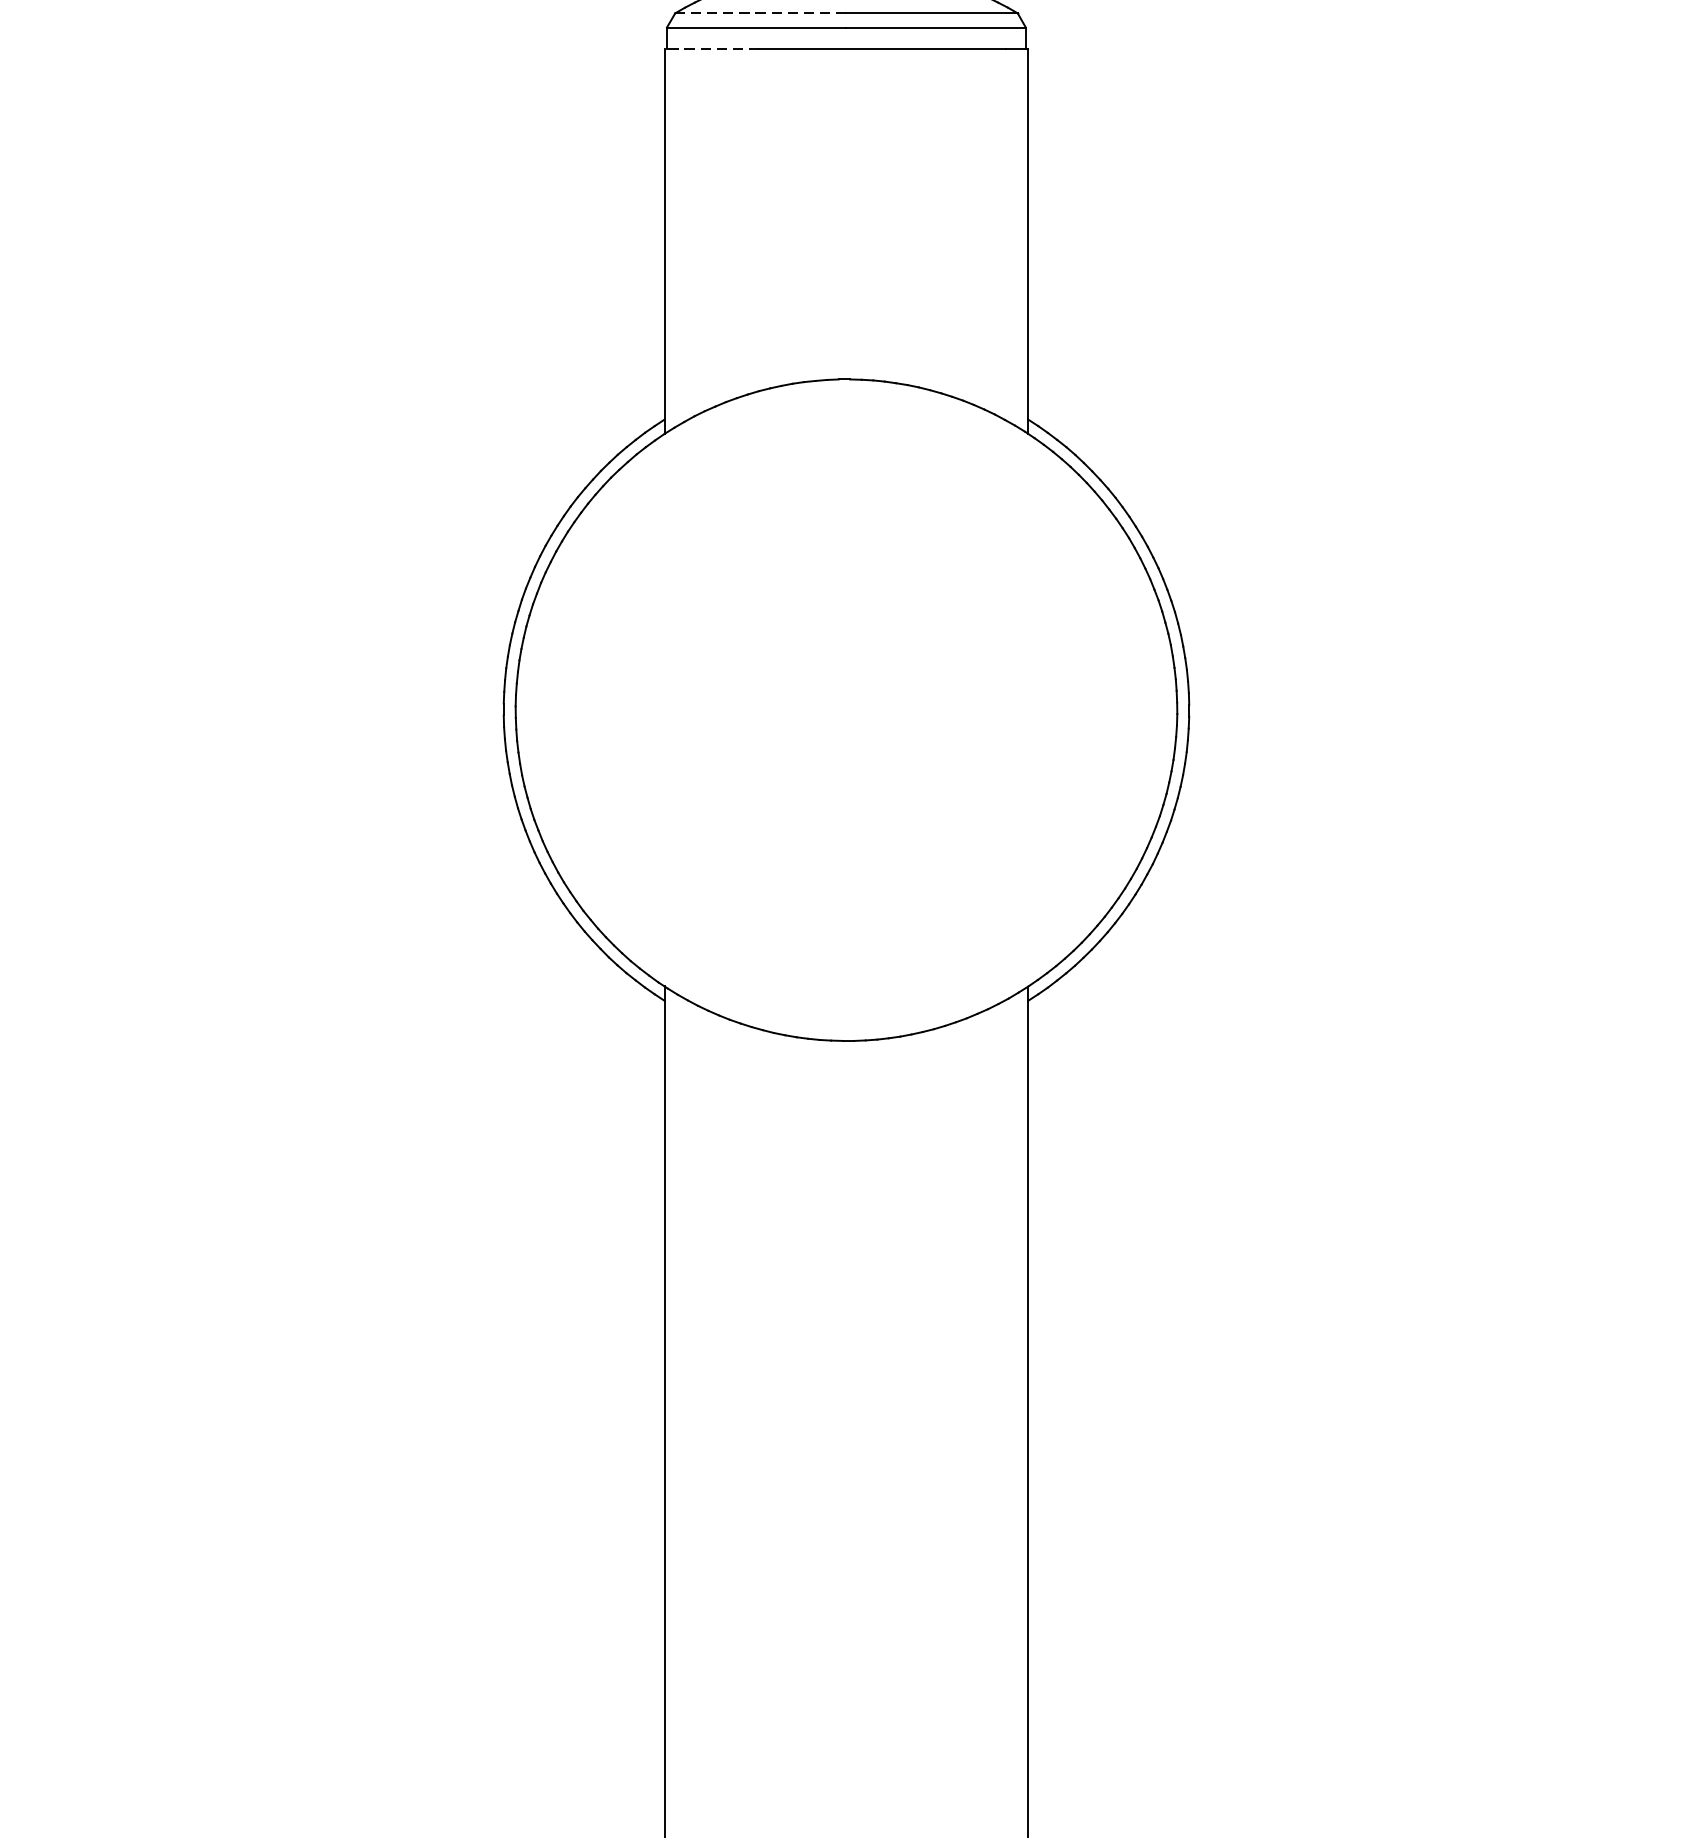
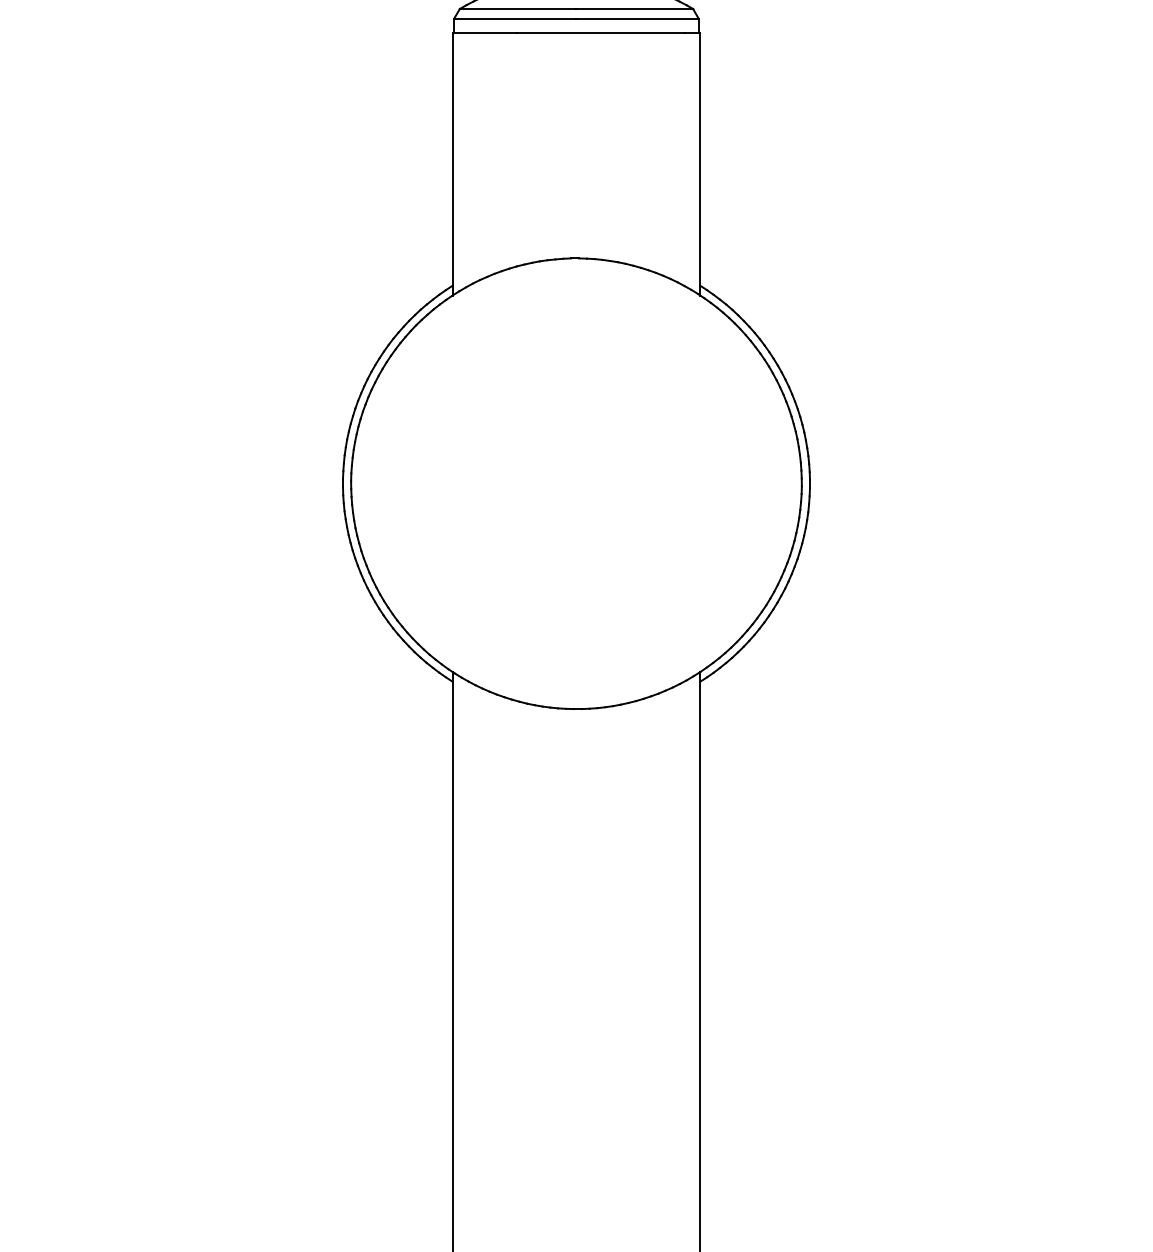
line: (759, 14) -> (517, 9), dashed -> solid
line: (711, 49) -> (484, 33), dashed -> solid

